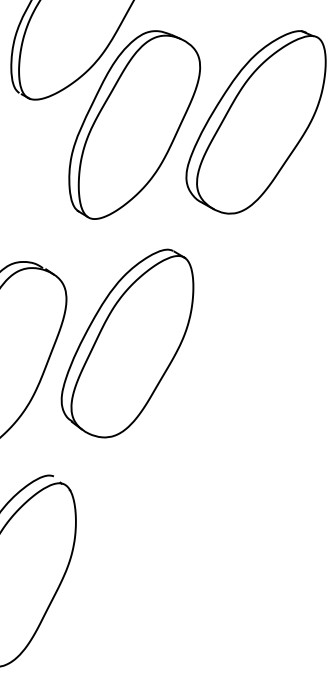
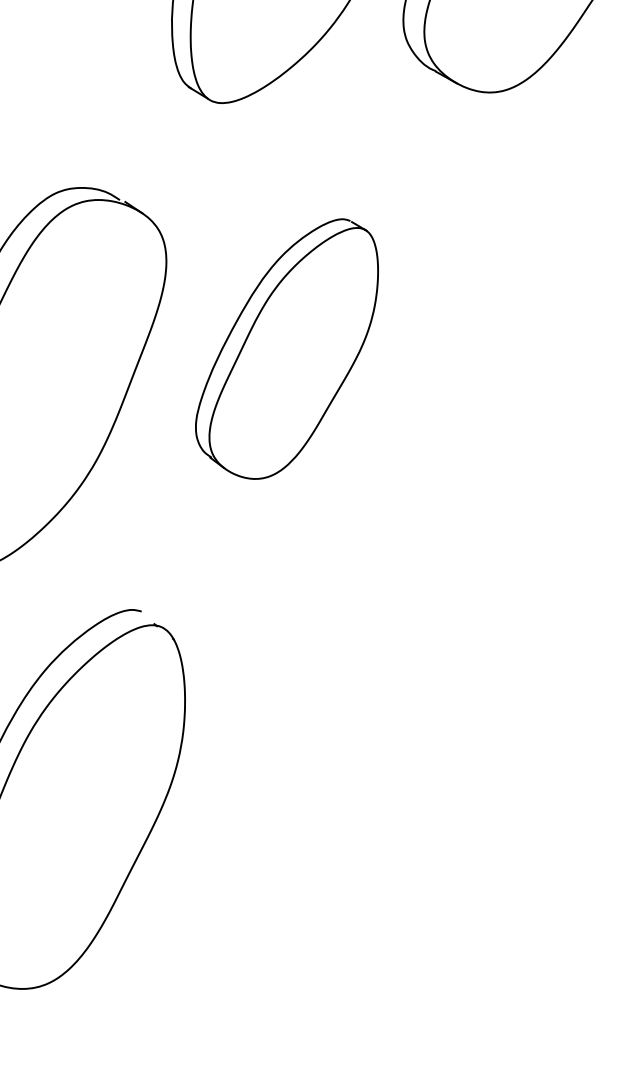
part: (127, 343) -> (286, 349), size x0.7

